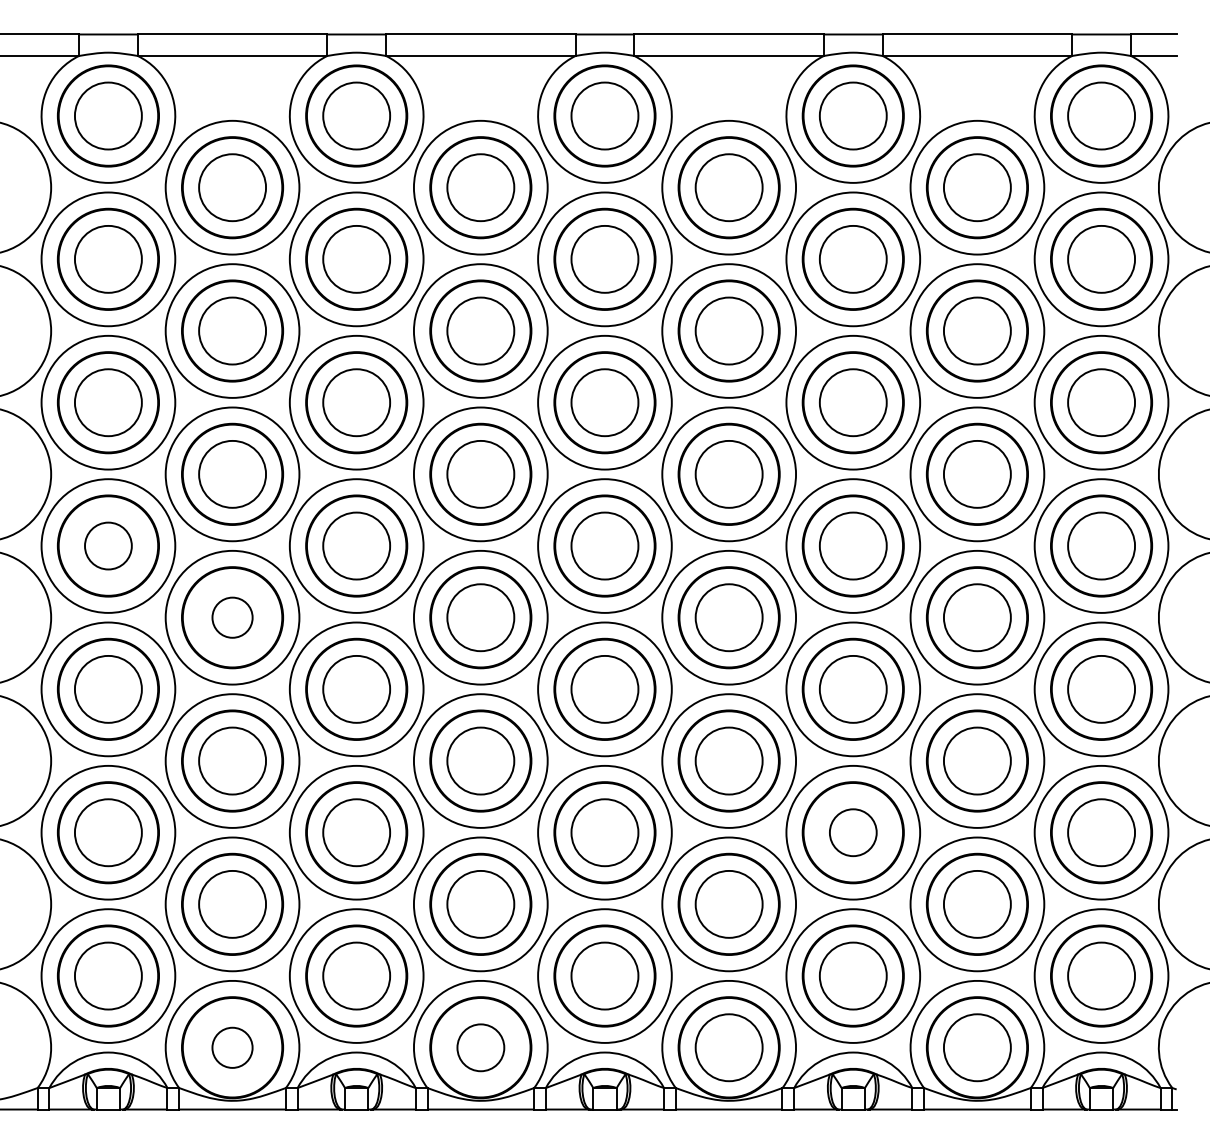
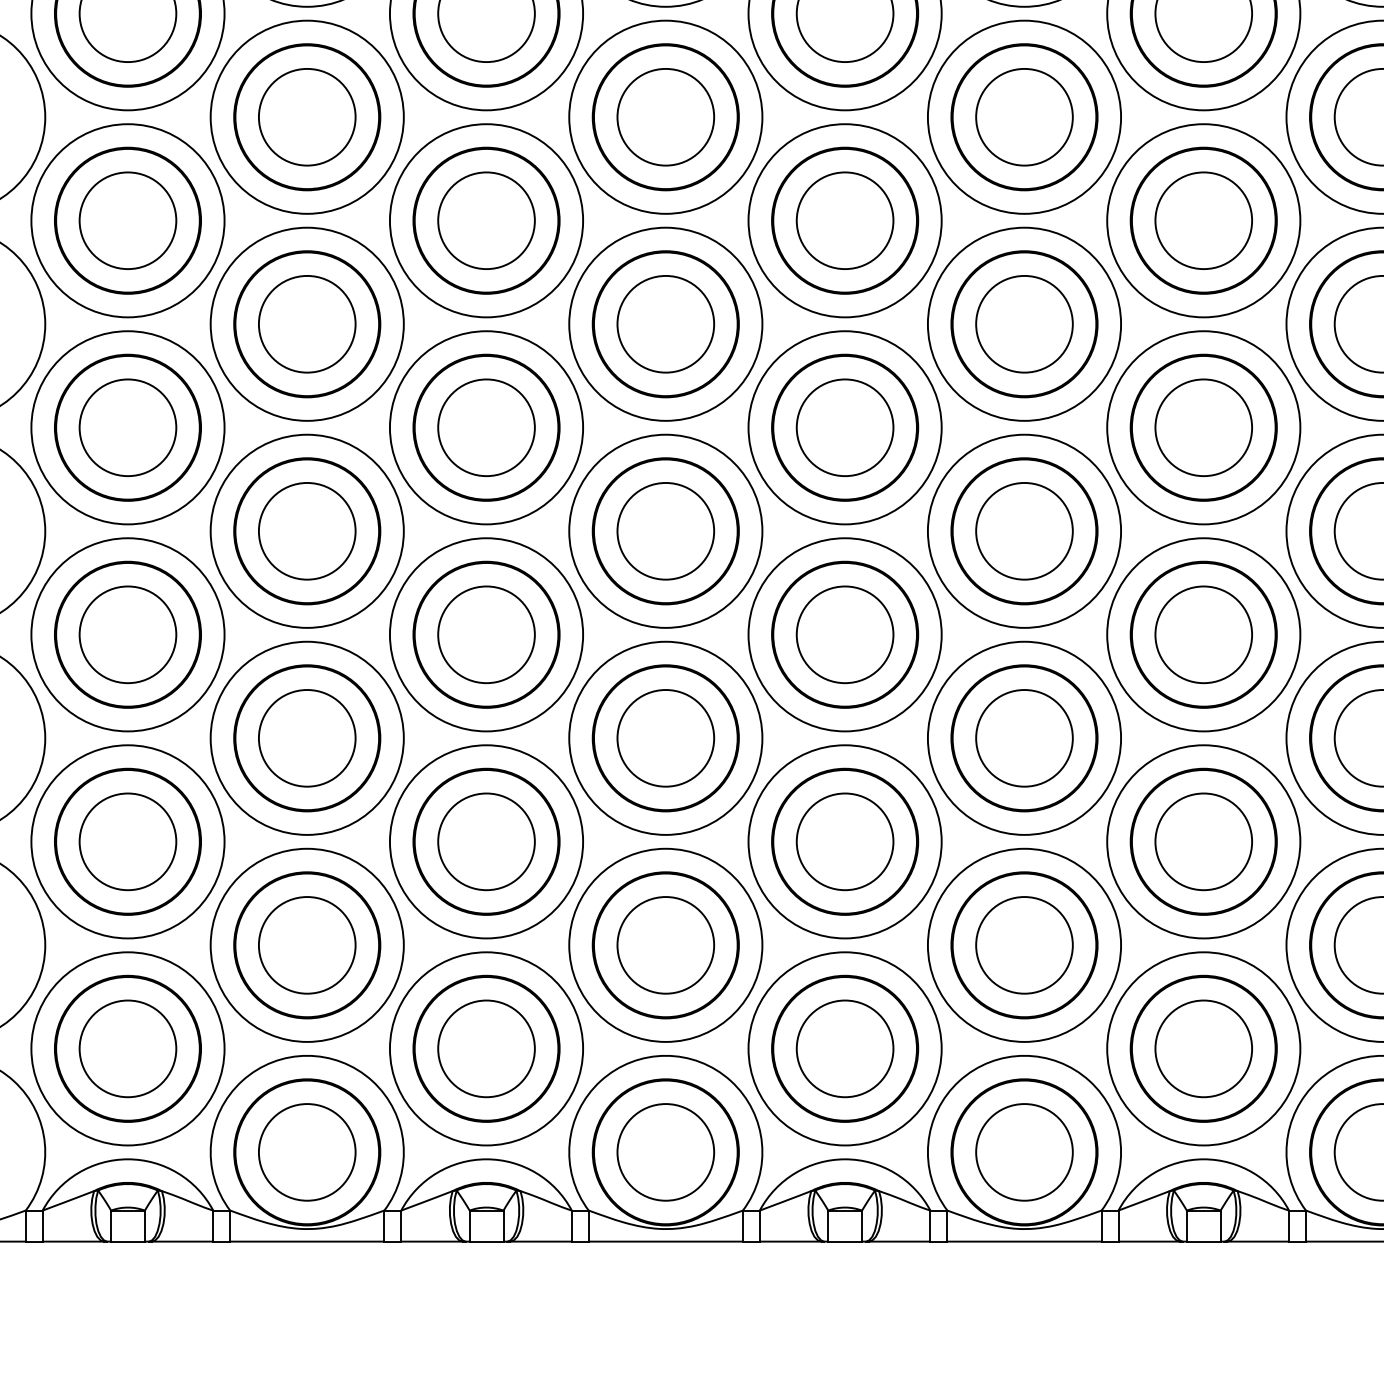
circle: (107, 545) -> (126, 426), size x1.43
circle: (232, 617) -> (307, 530), size x1.67
circle: (852, 832) -> (1202, 841), size x1.43
circle: (232, 1047) -> (307, 1152), size x1.67
circle: (480, 1047) -> (665, 1152), size x1.43

